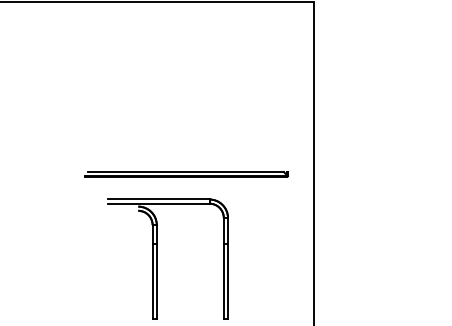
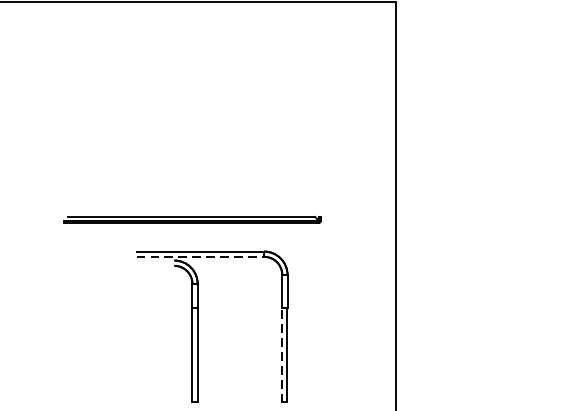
part: (186, 174) -> (192, 220), moved
line: (158, 203) -> (199, 256), solid -> dashed
line: (223, 281) -> (281, 355), solid -> dashed

